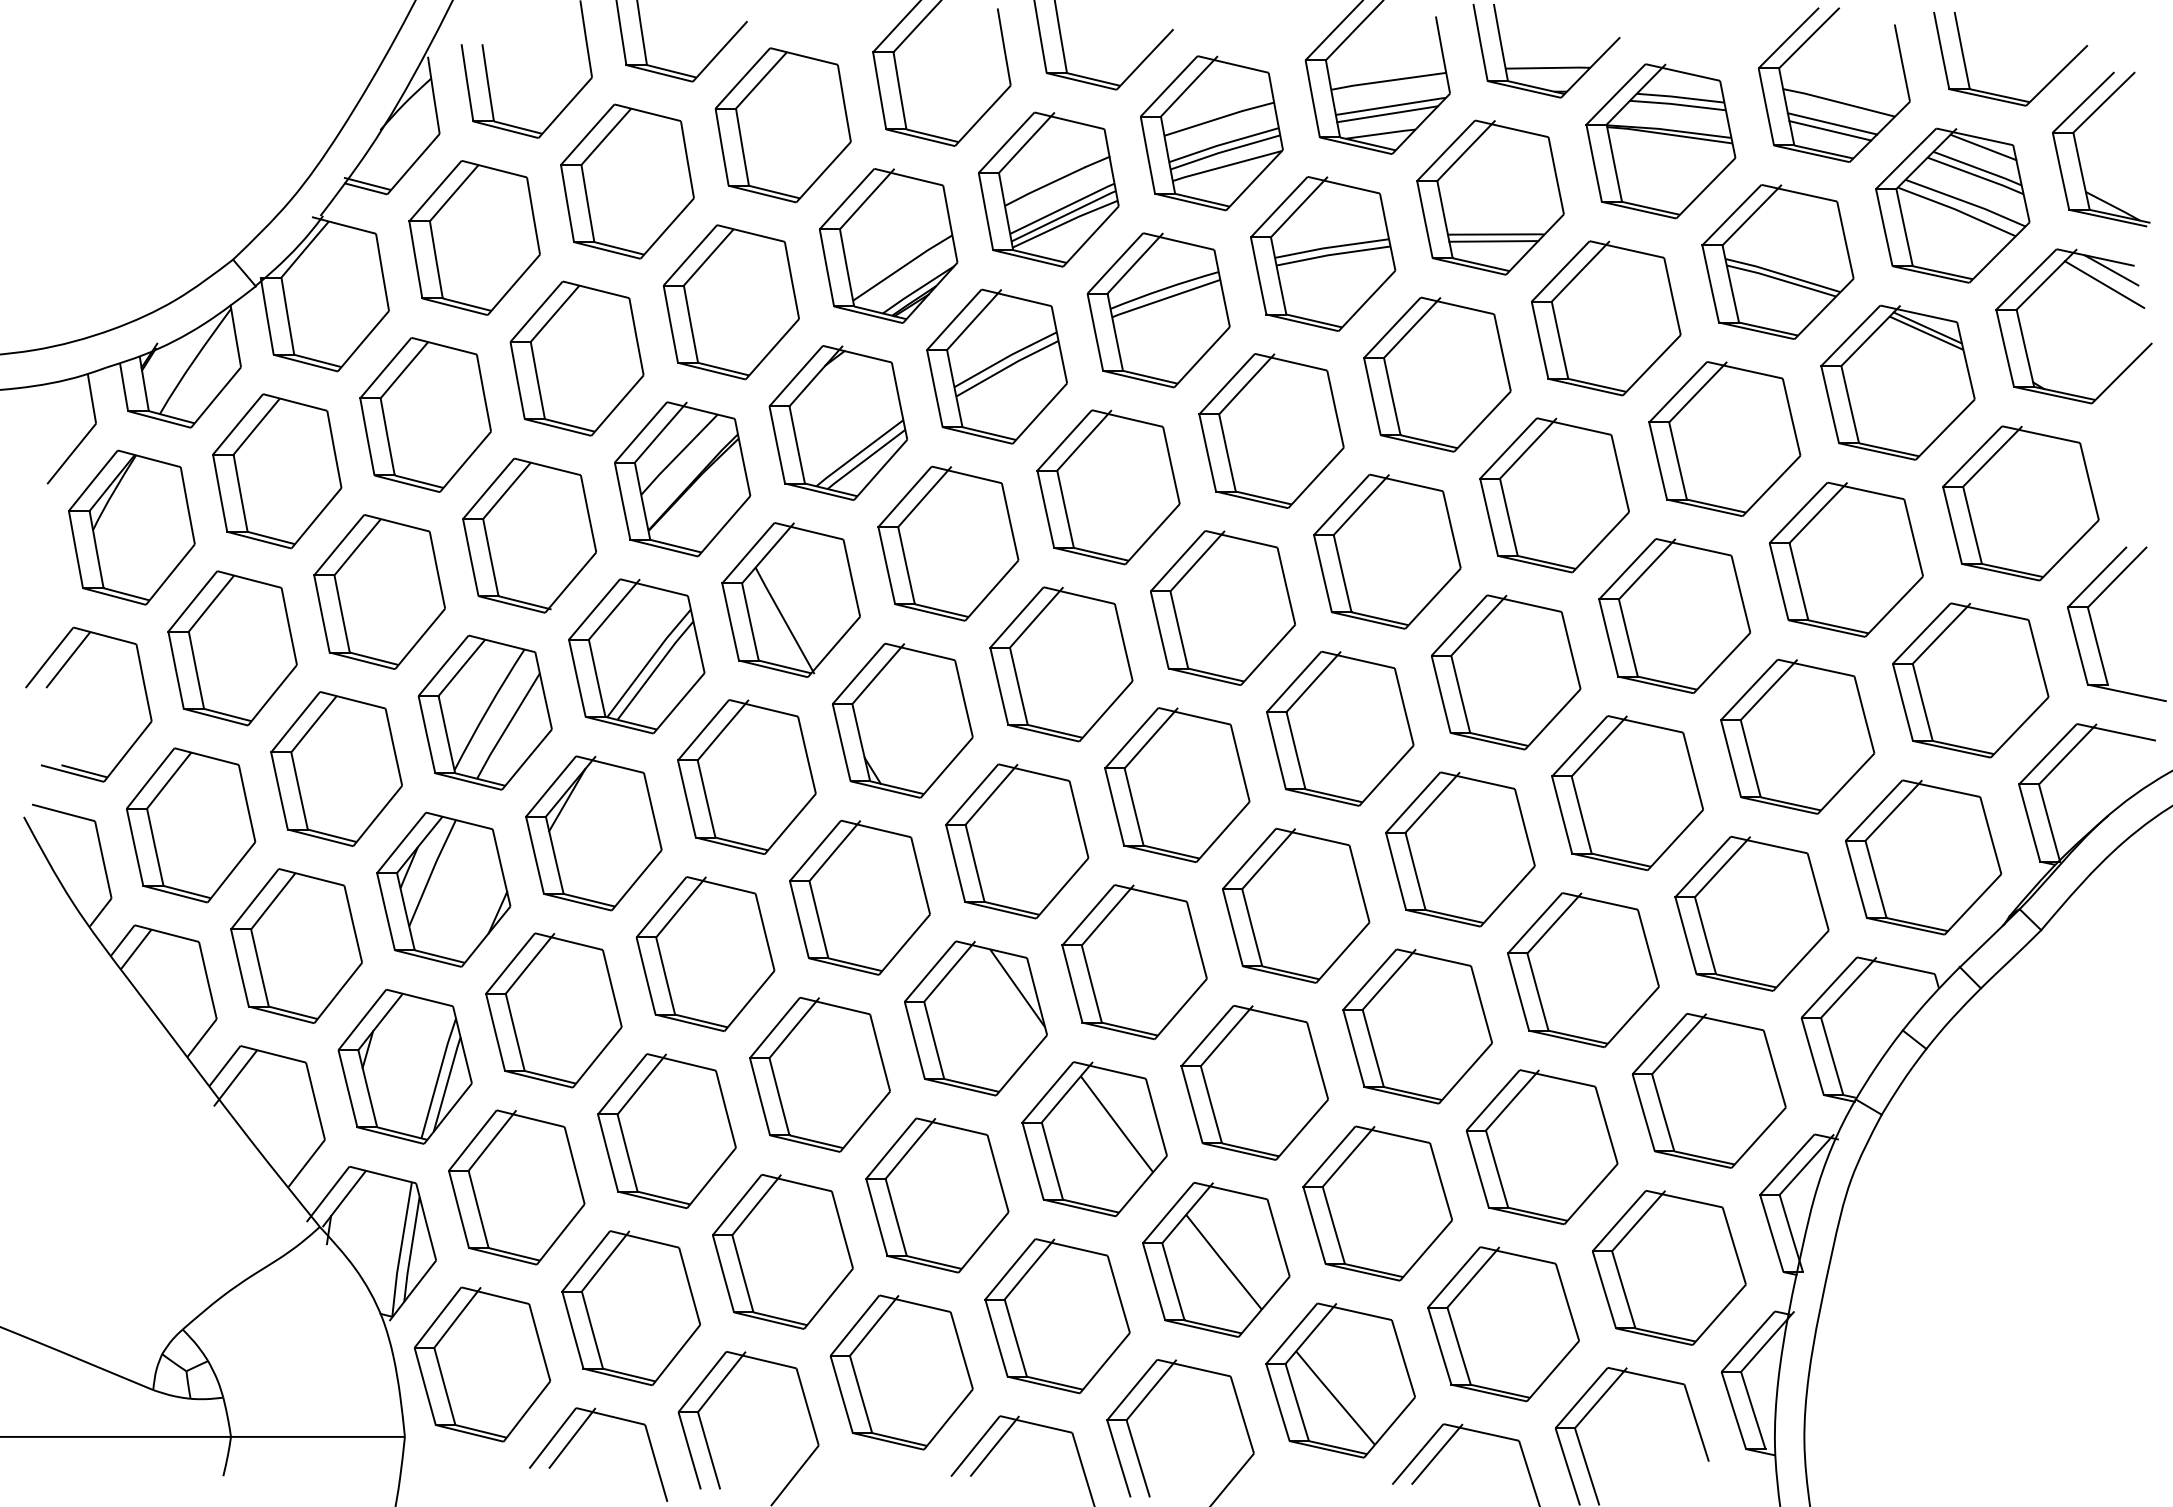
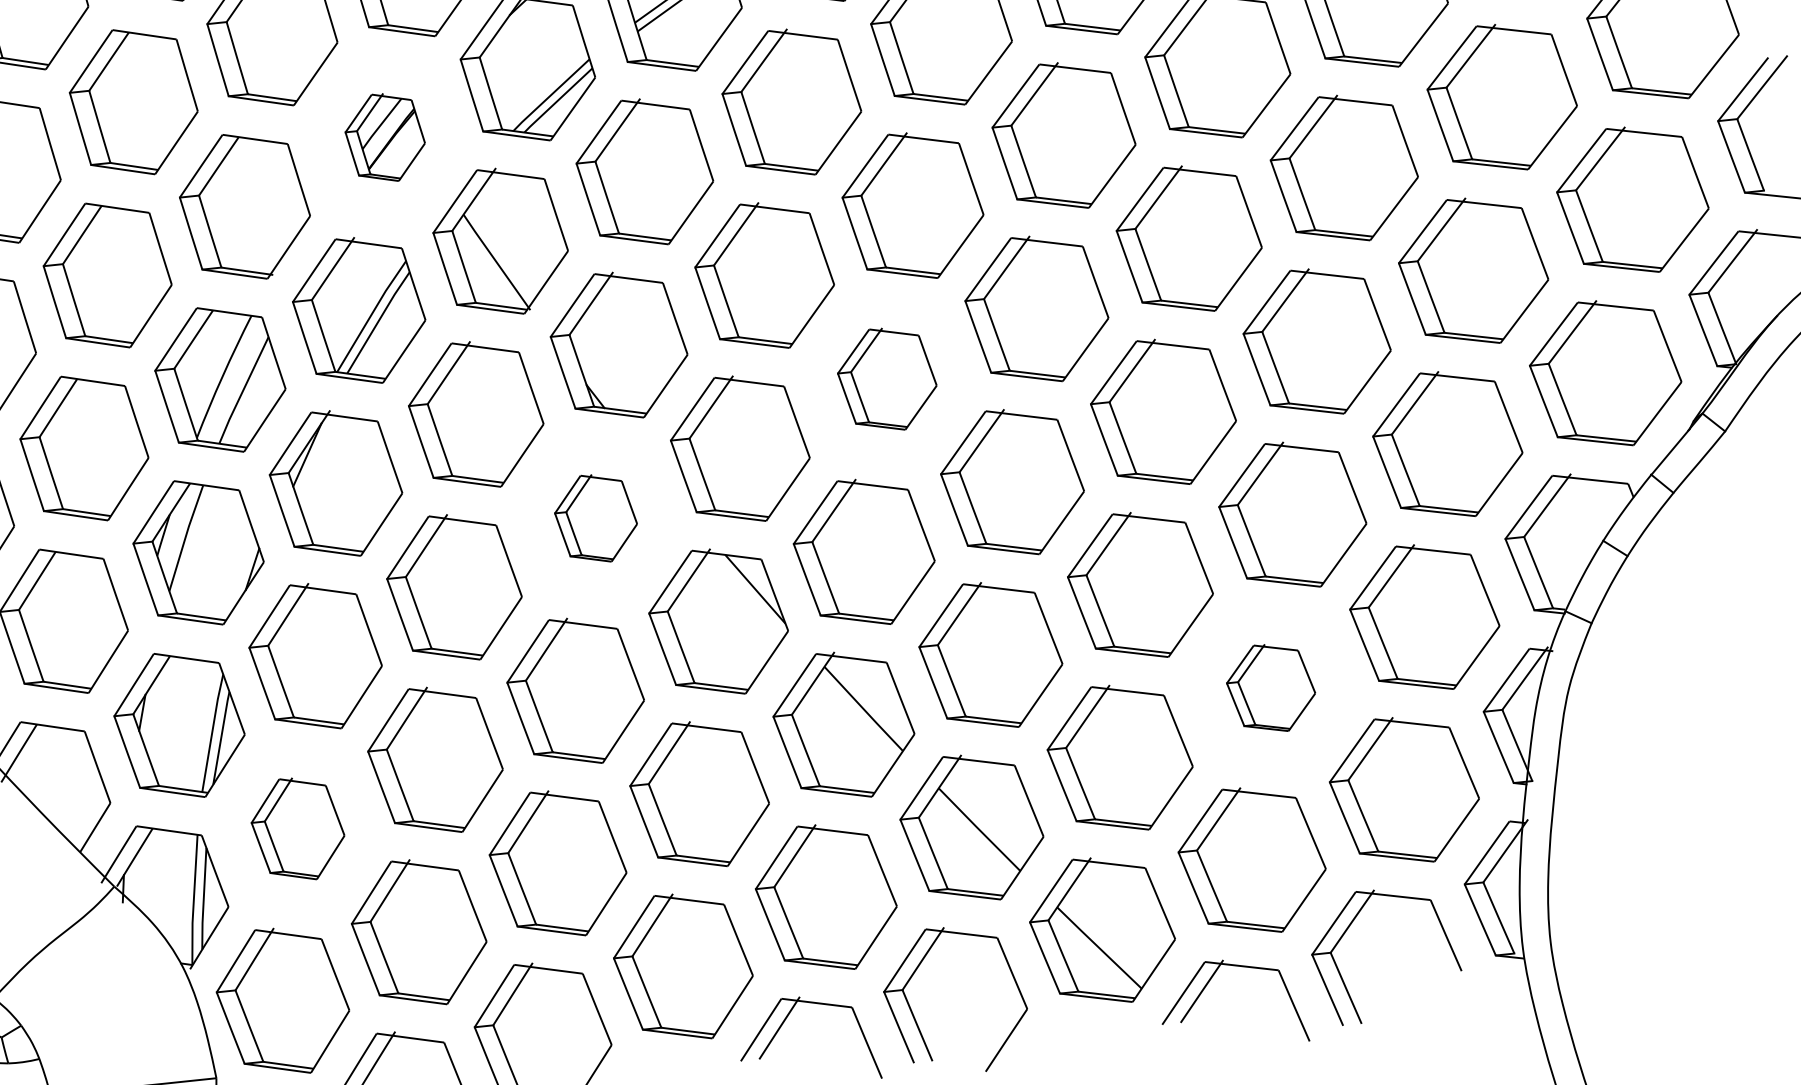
part: (682, 479) -> (385, 137), size x0.6
part: (1177, 784) -> (887, 379), size x0.7
part: (859, 897) -> (595, 518), size x0.6
part: (1541, 1147) -> (1270, 688), size x0.6
part: (516, 1187) -> (297, 829), size x0.7

